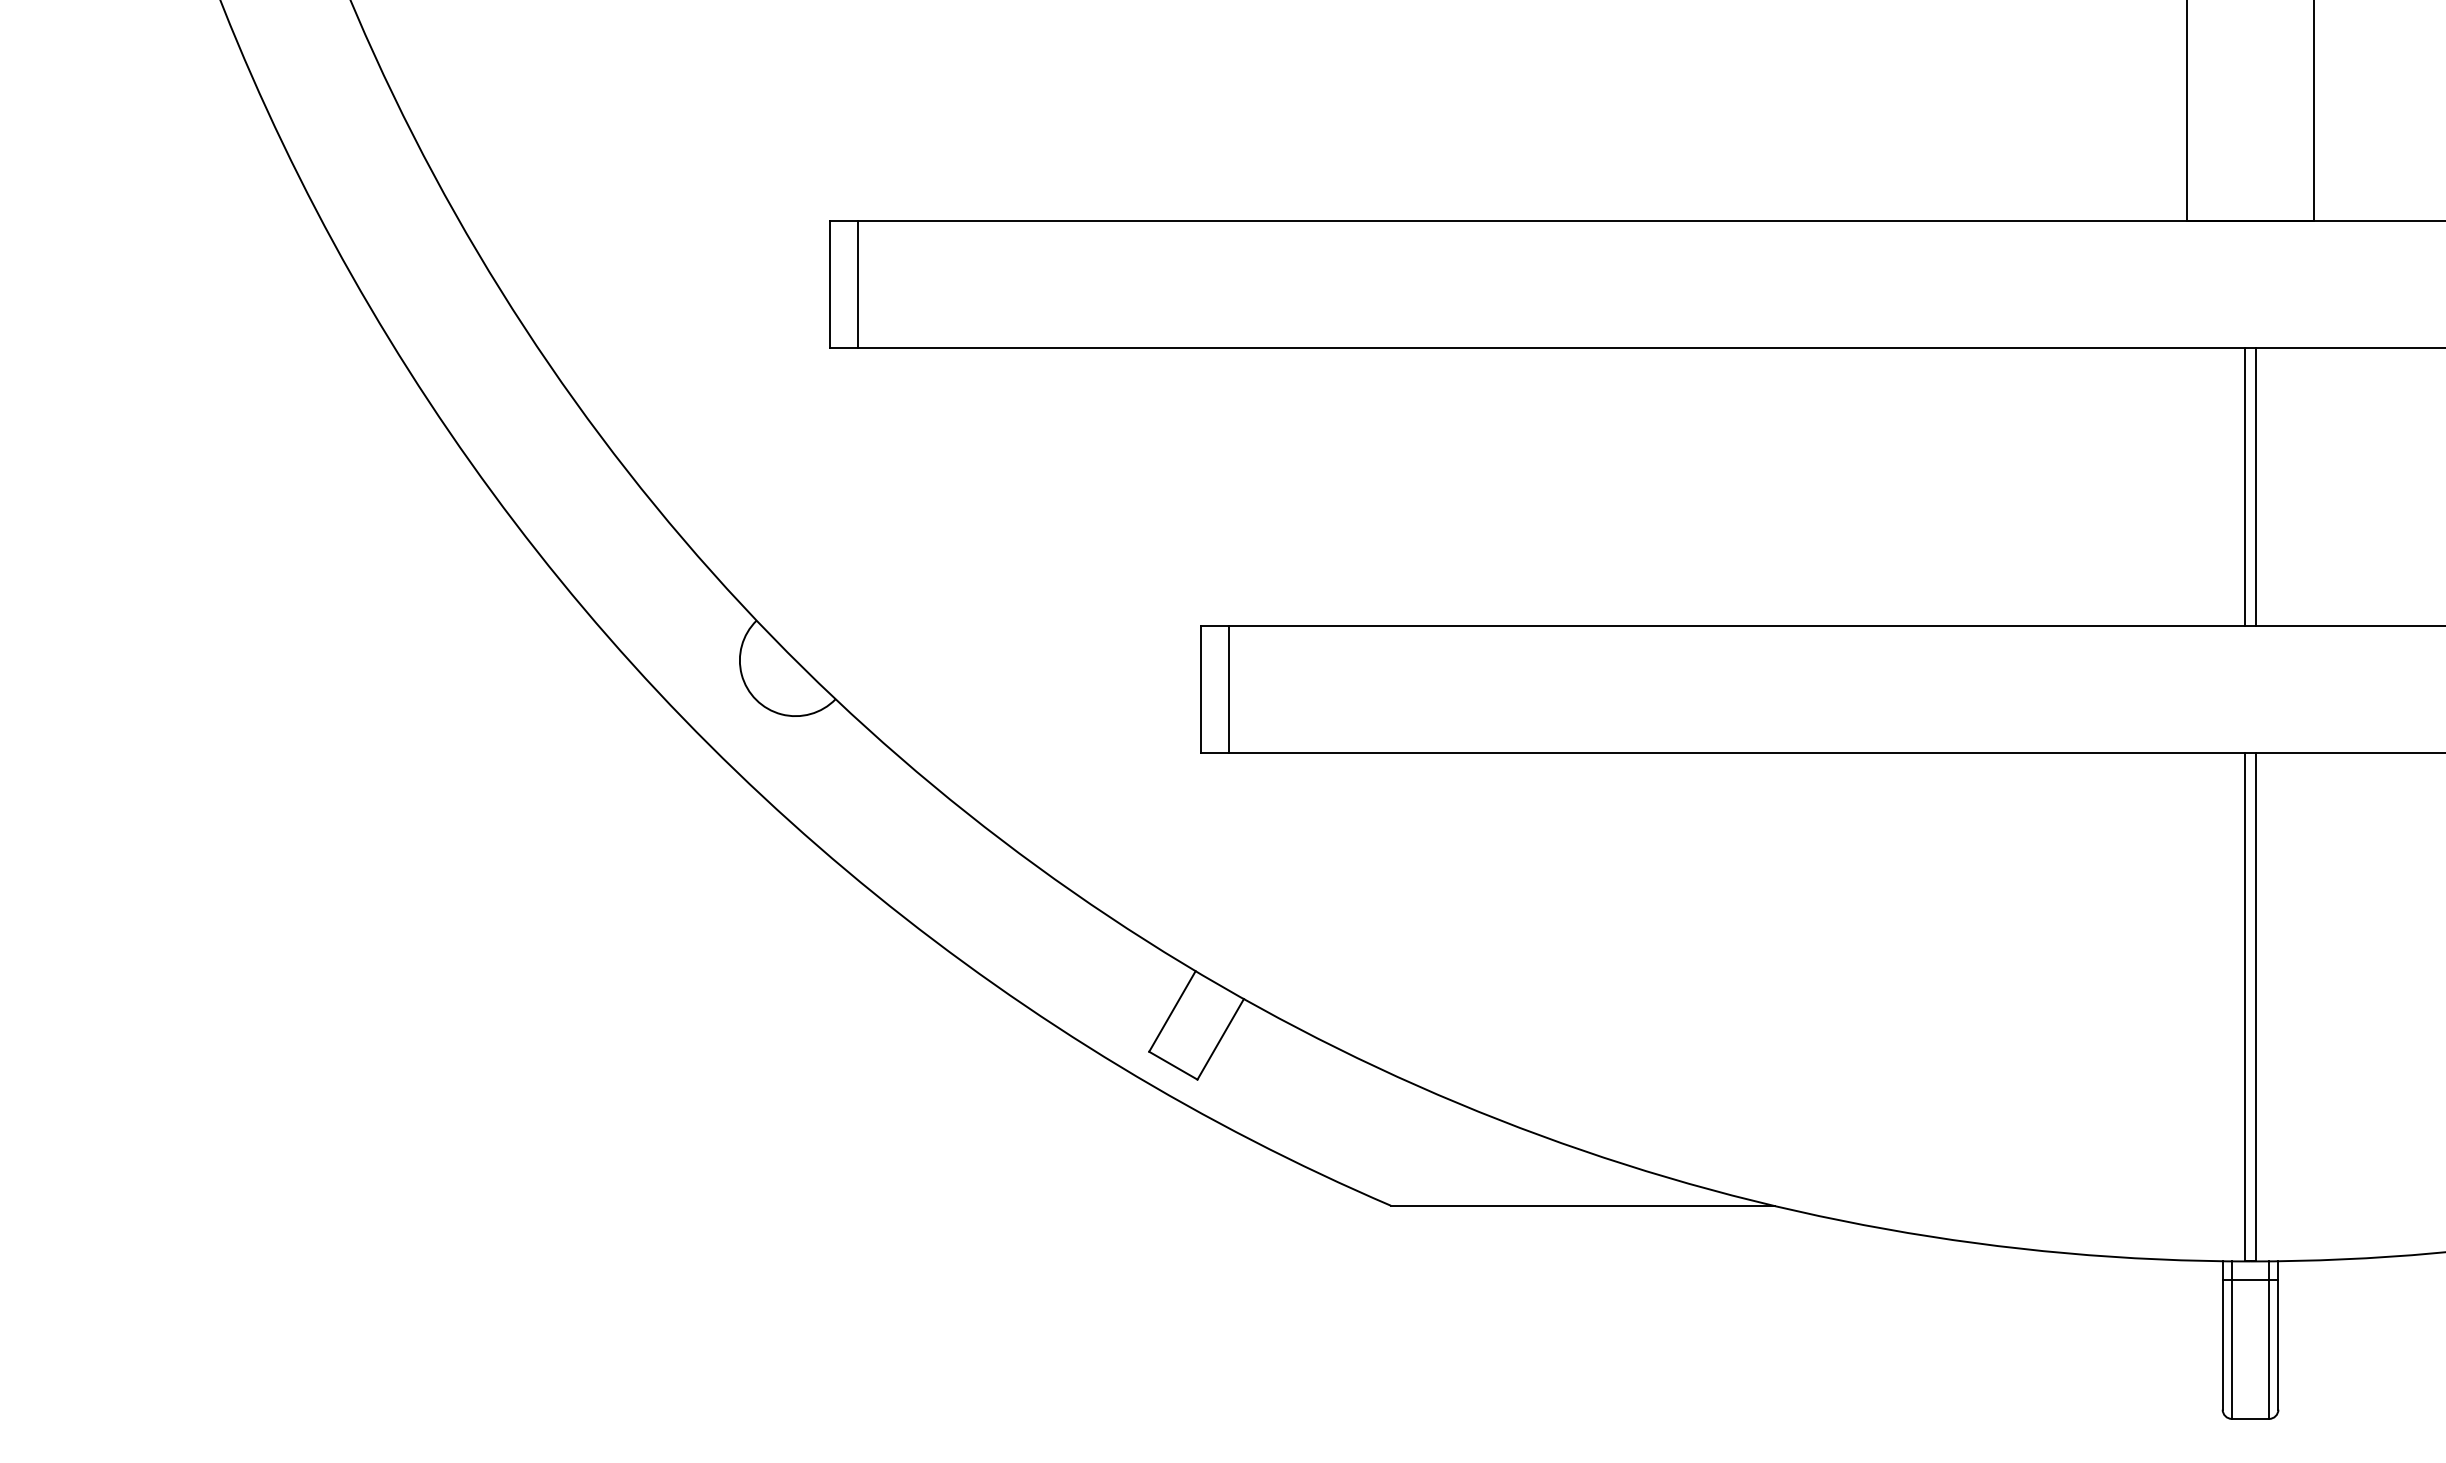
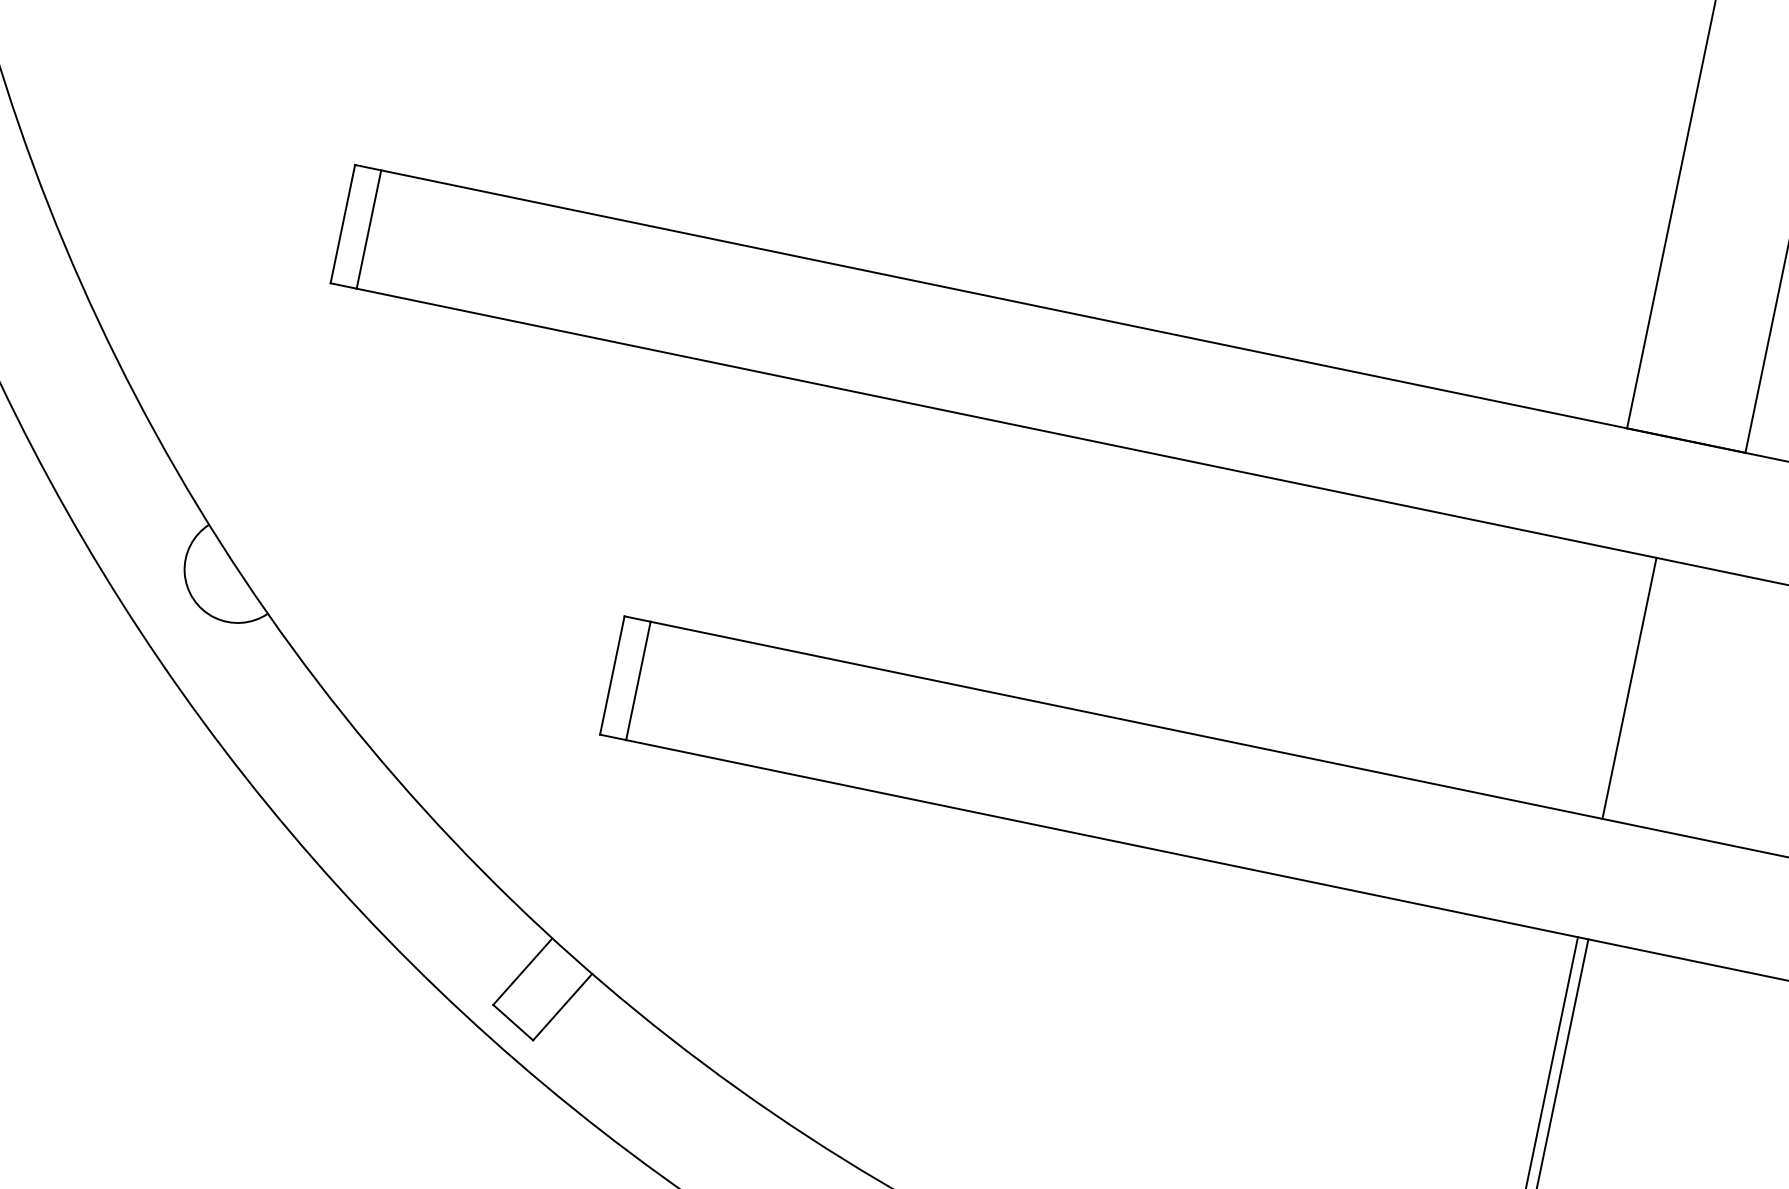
line: (2256, 486) -> (1640, 690), removed

